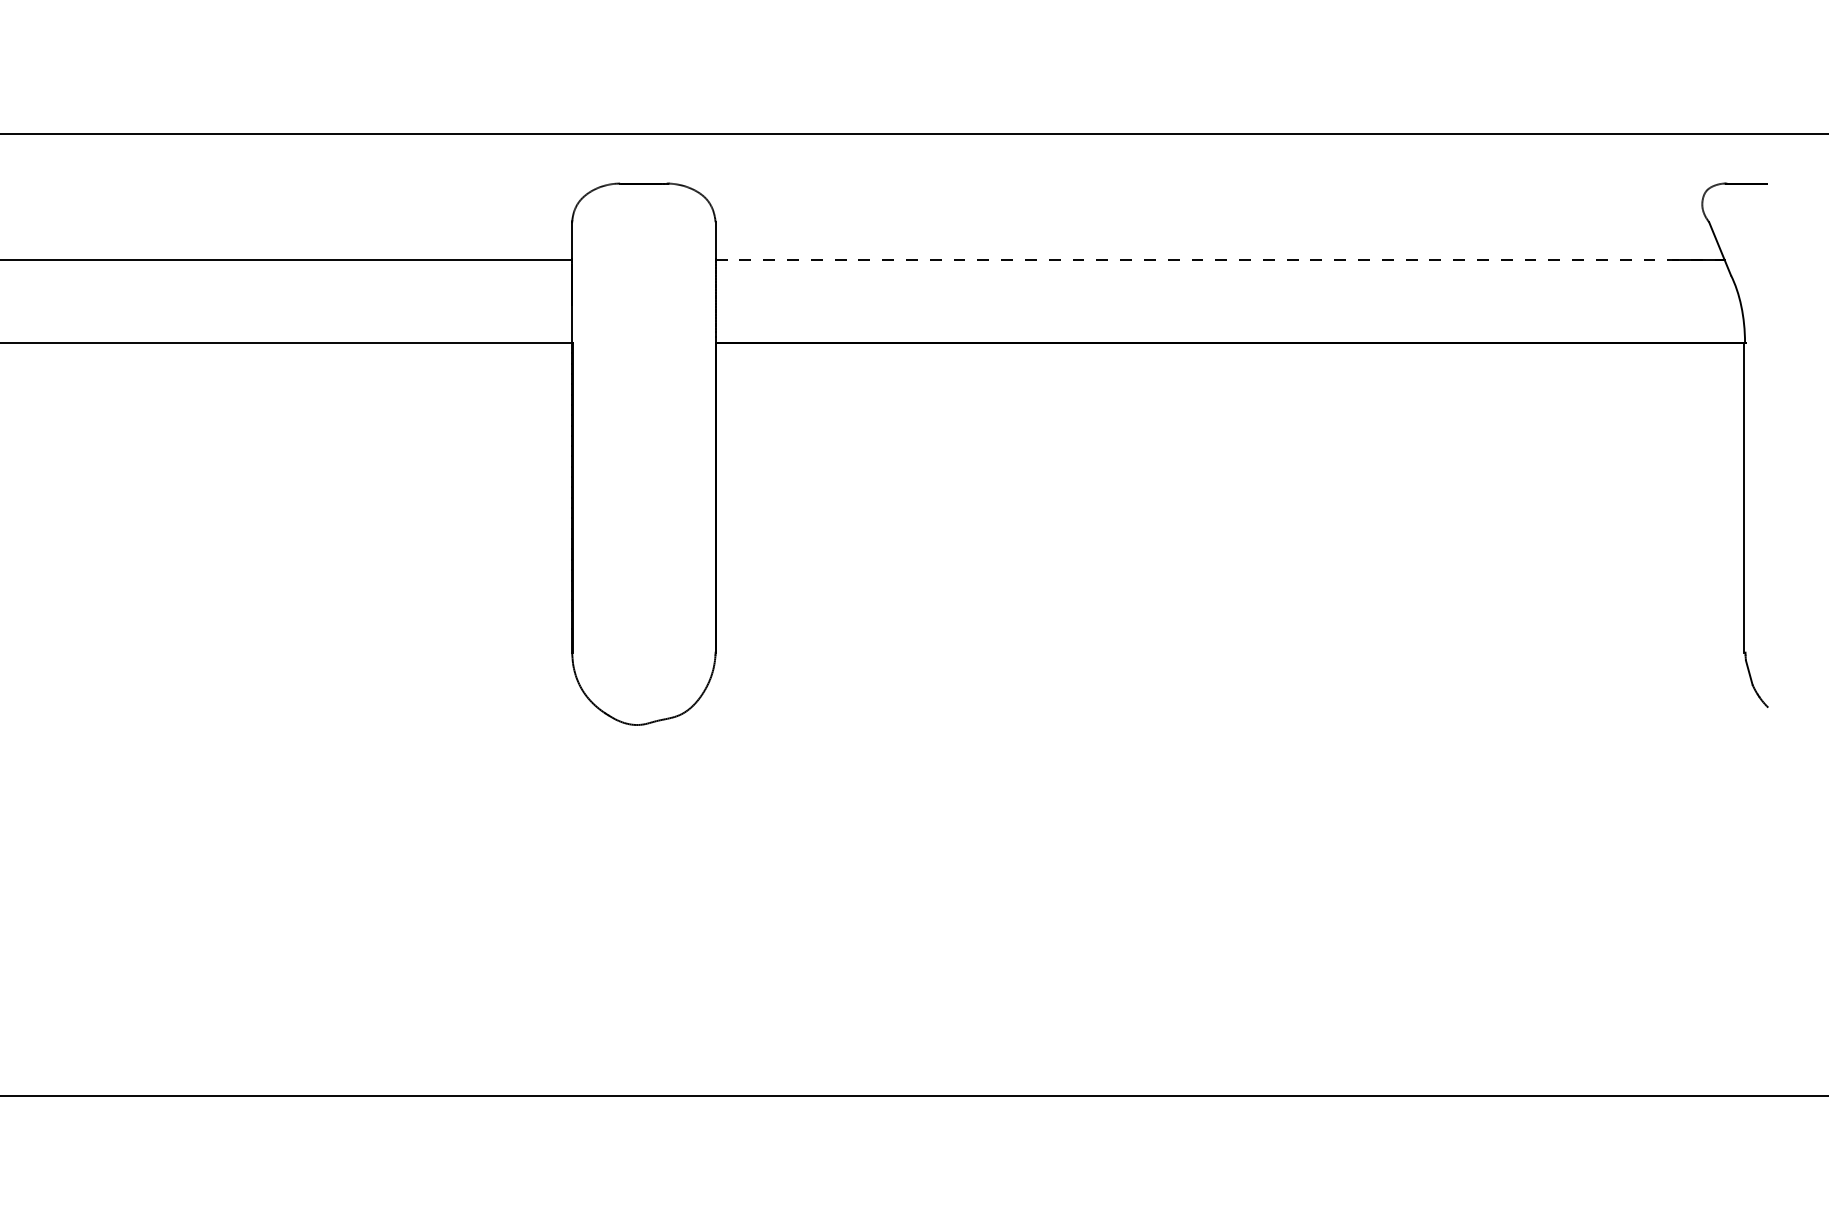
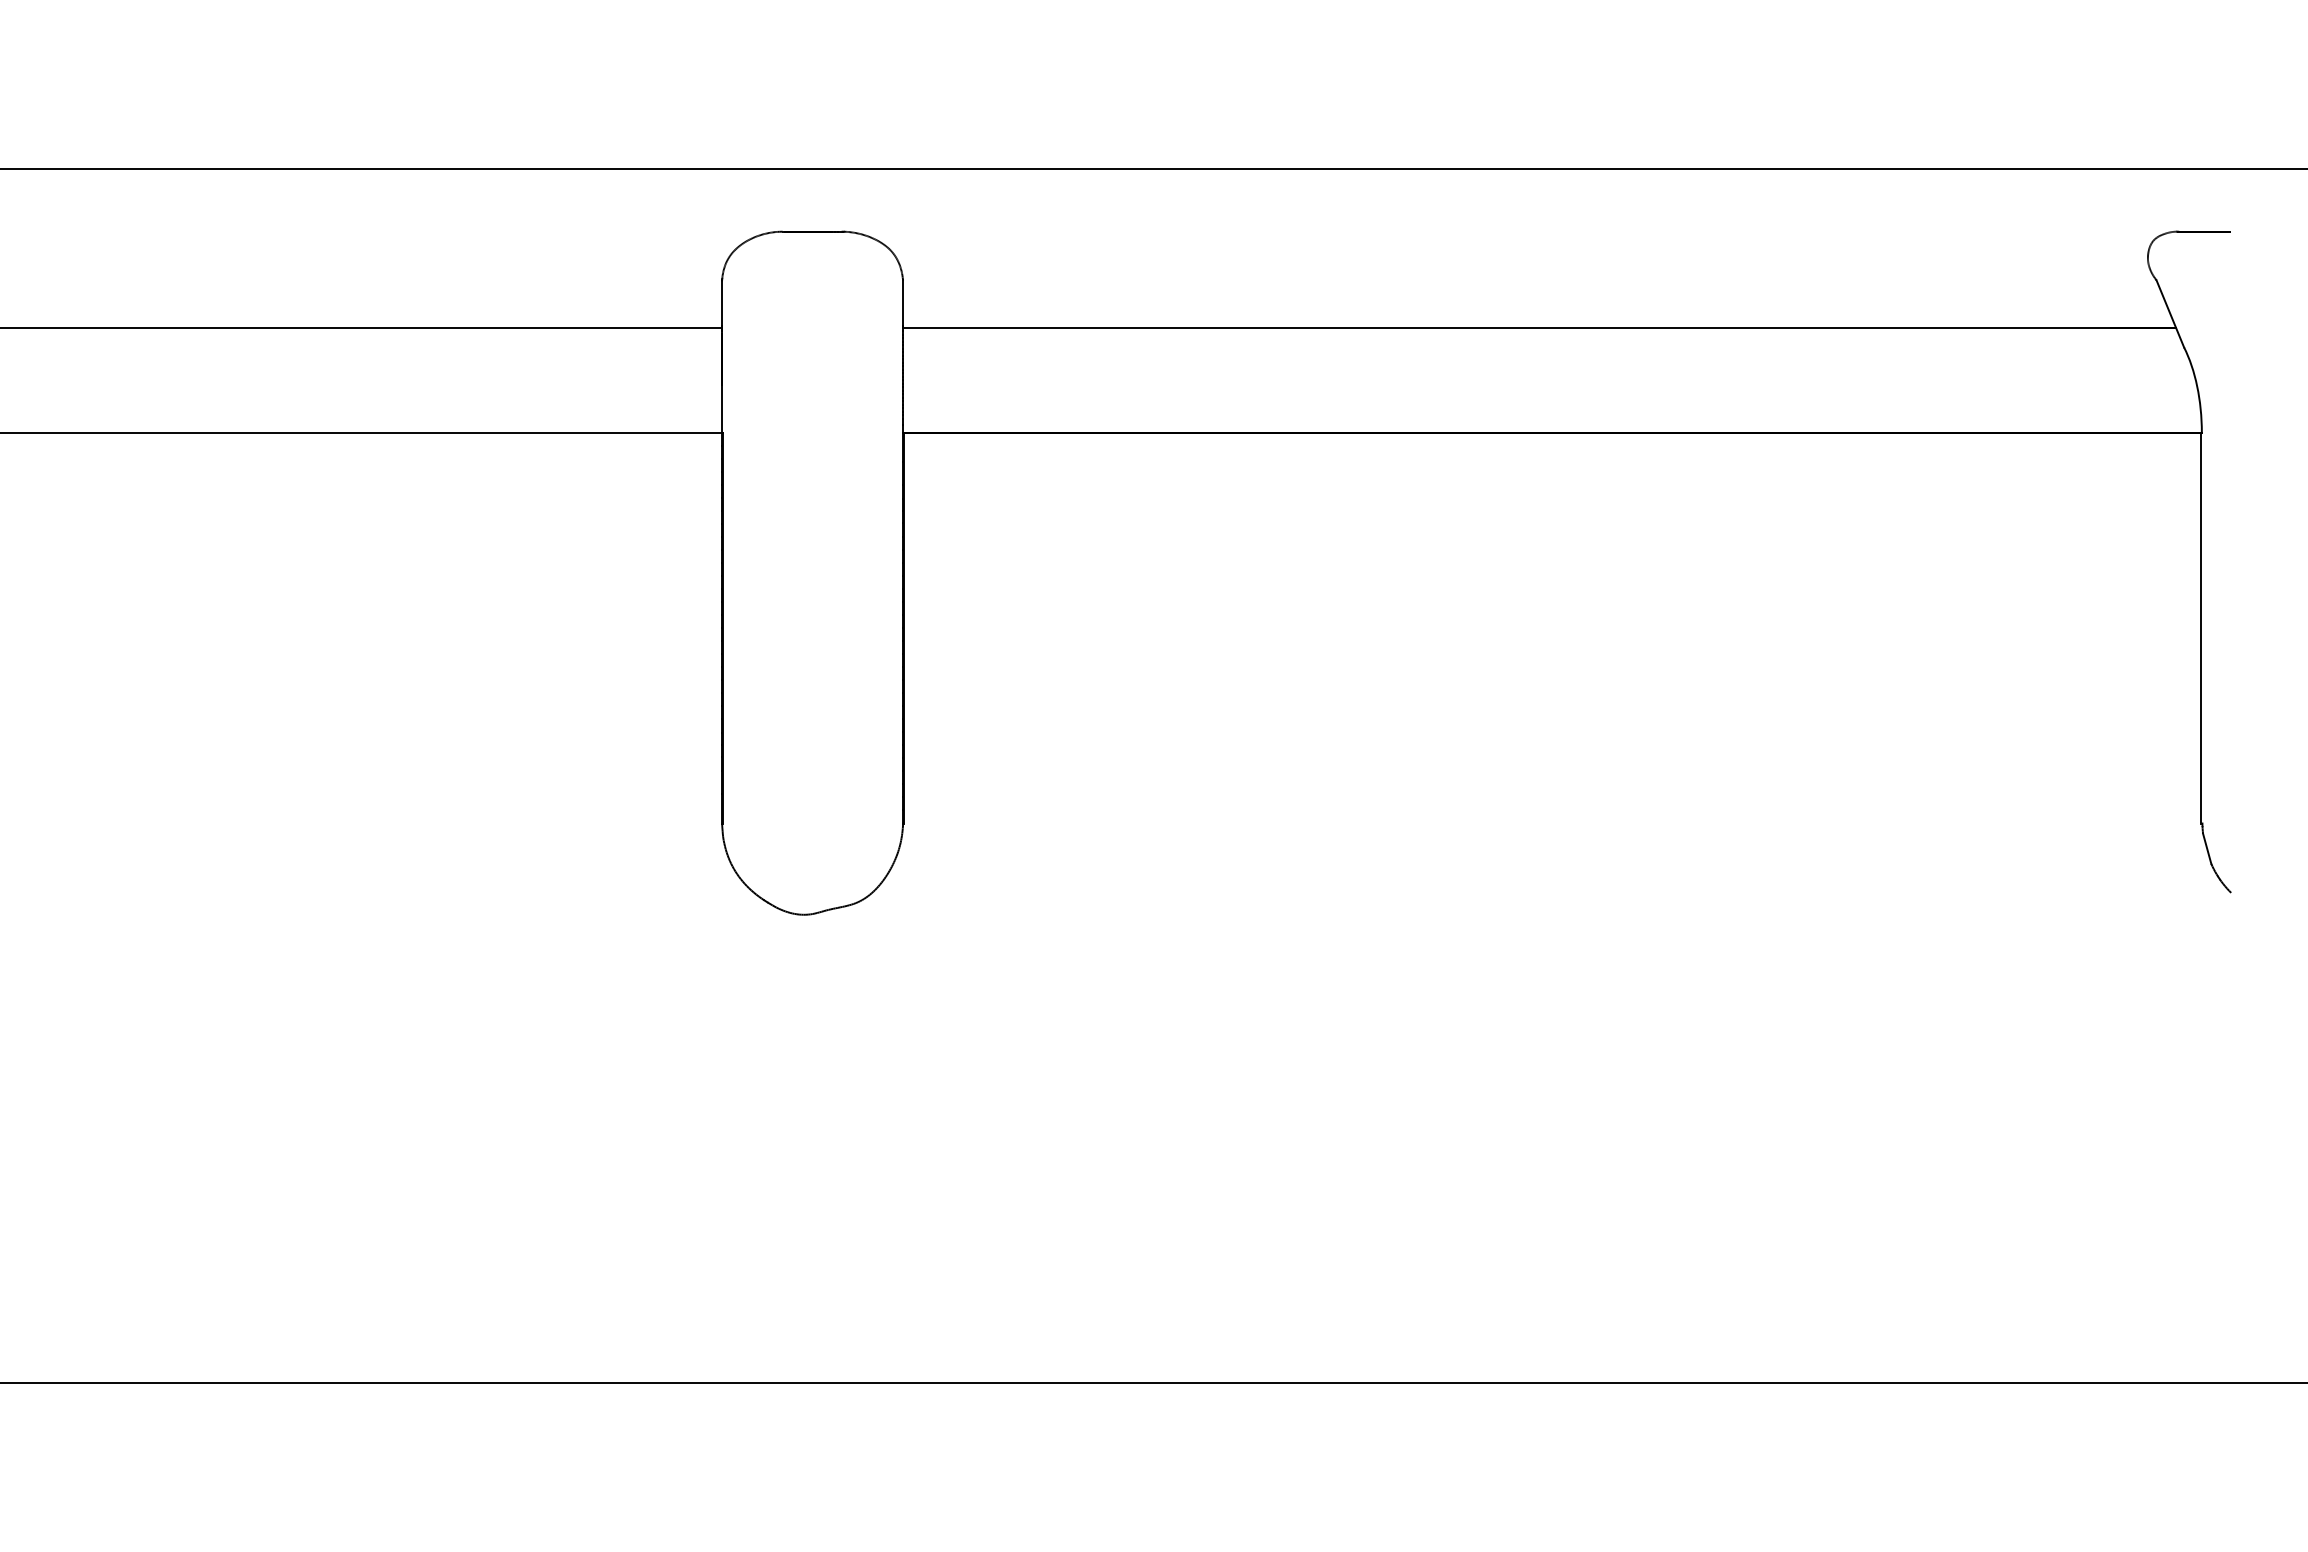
line: (1220, 259) -> (1540, 327), dashed -> solid

